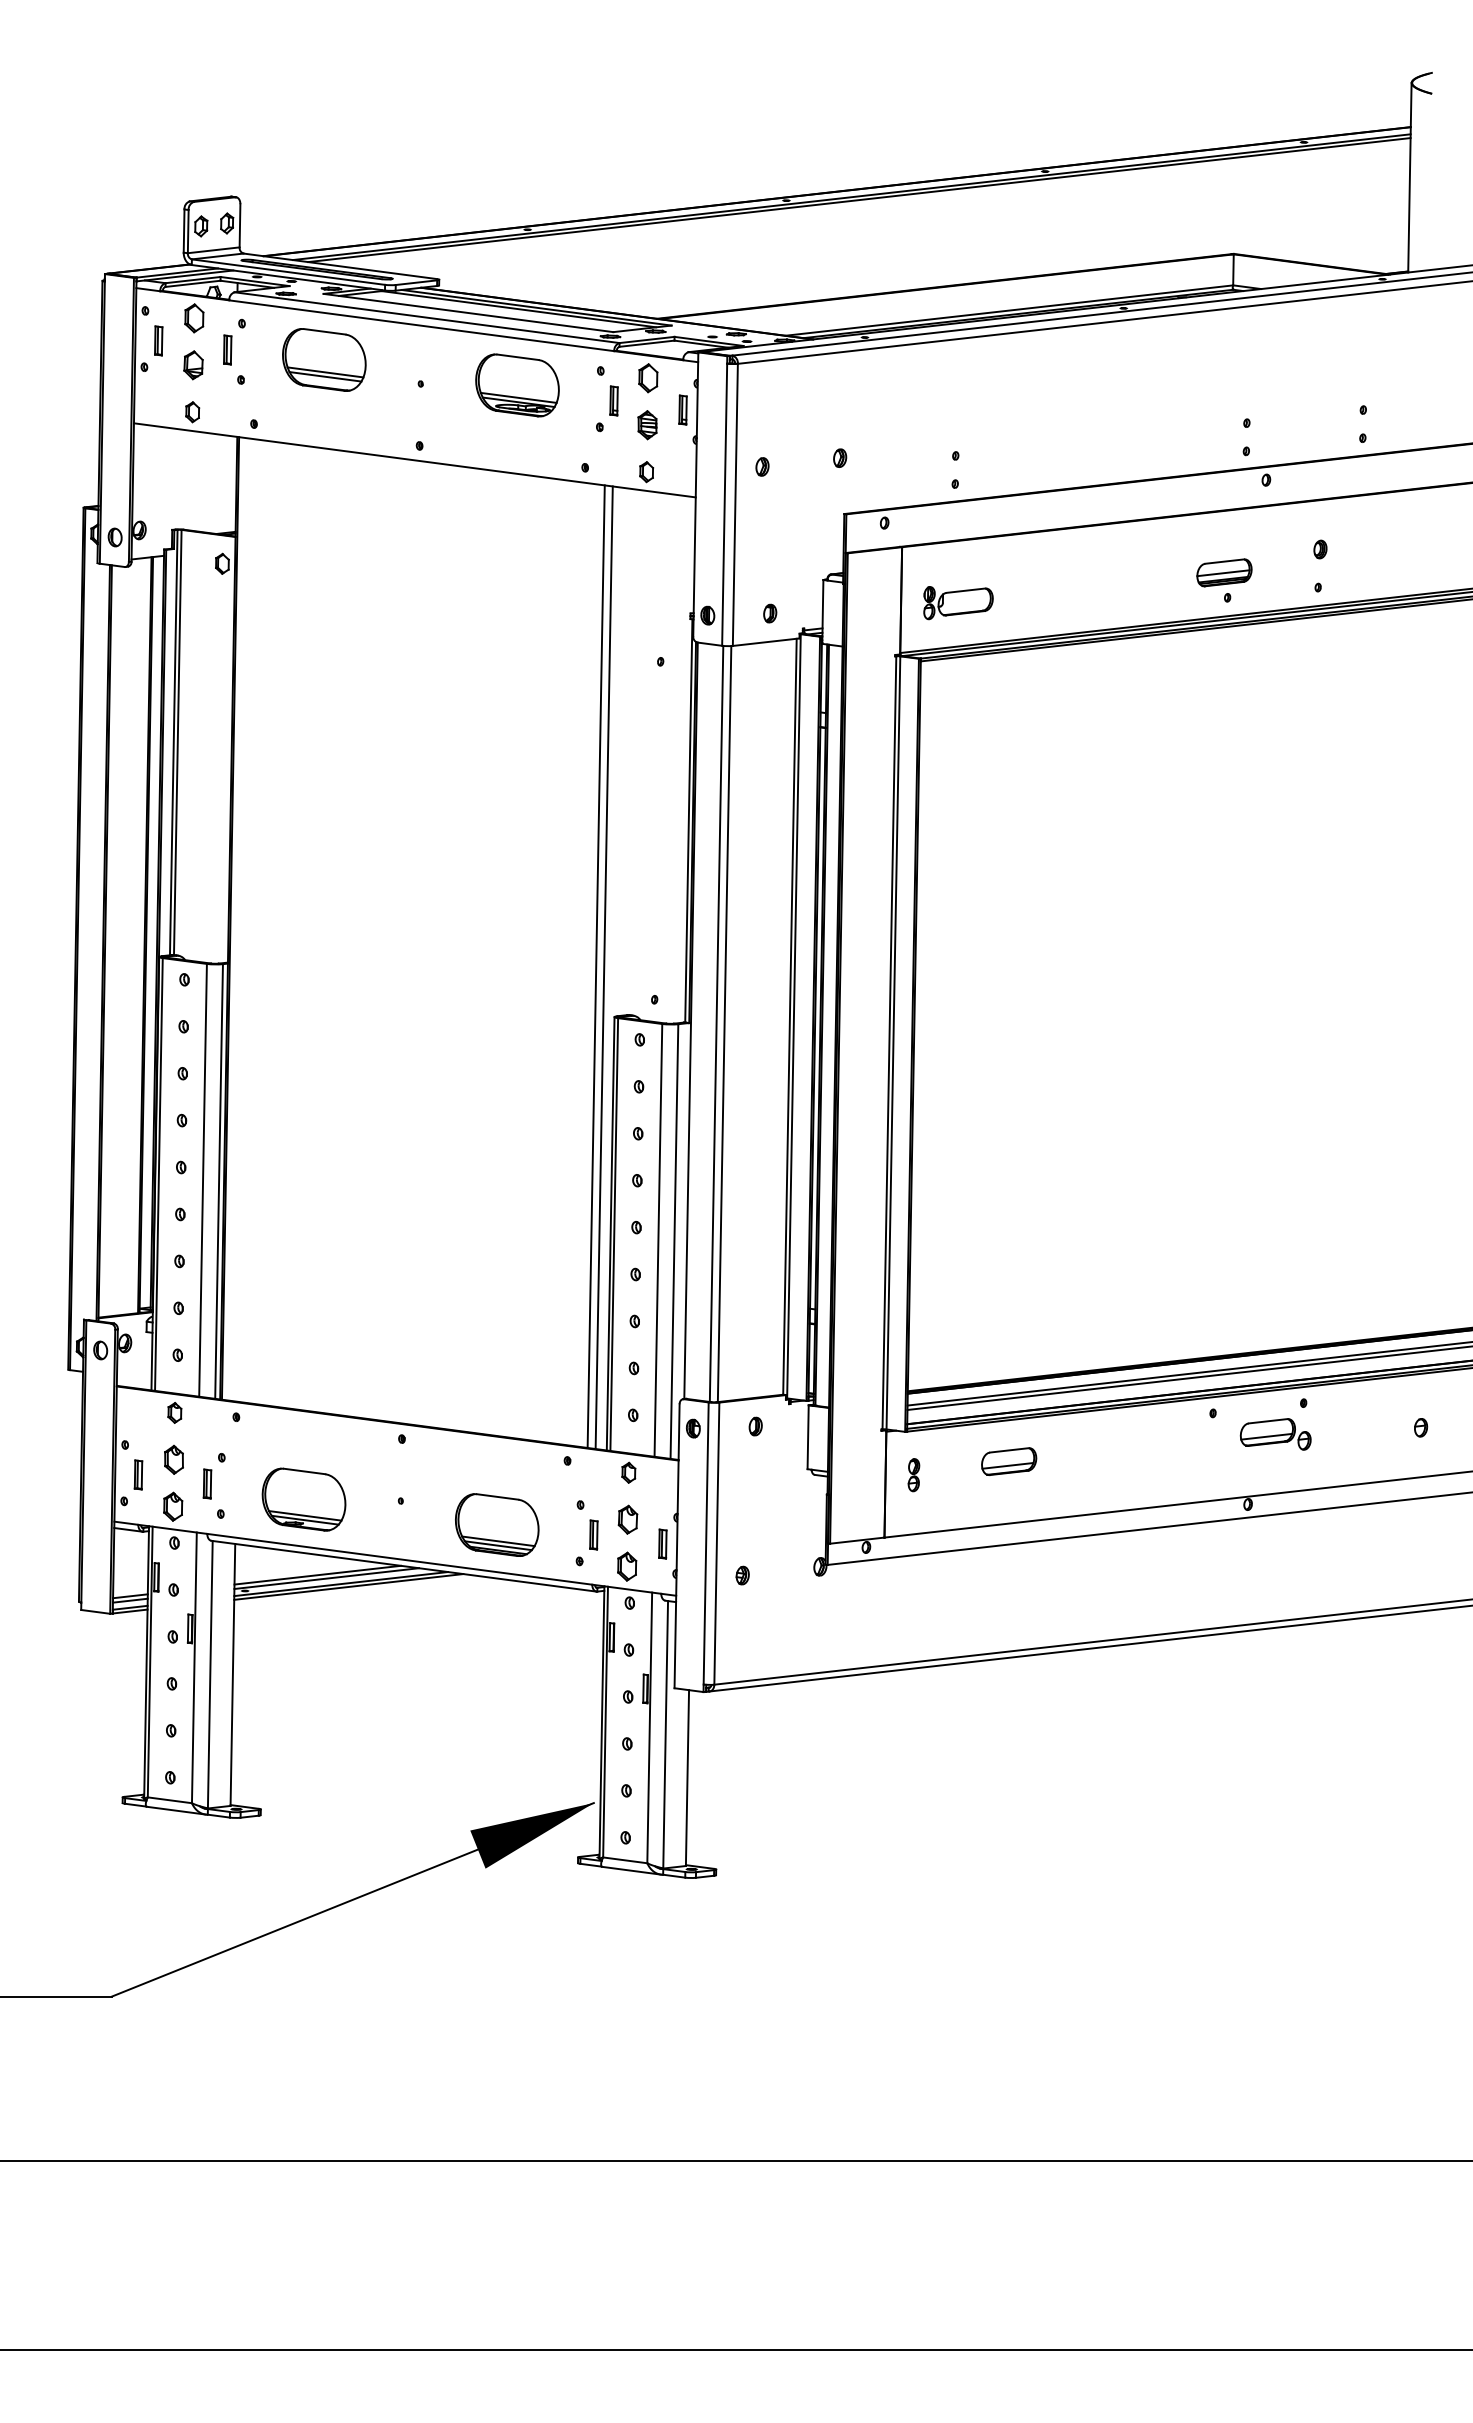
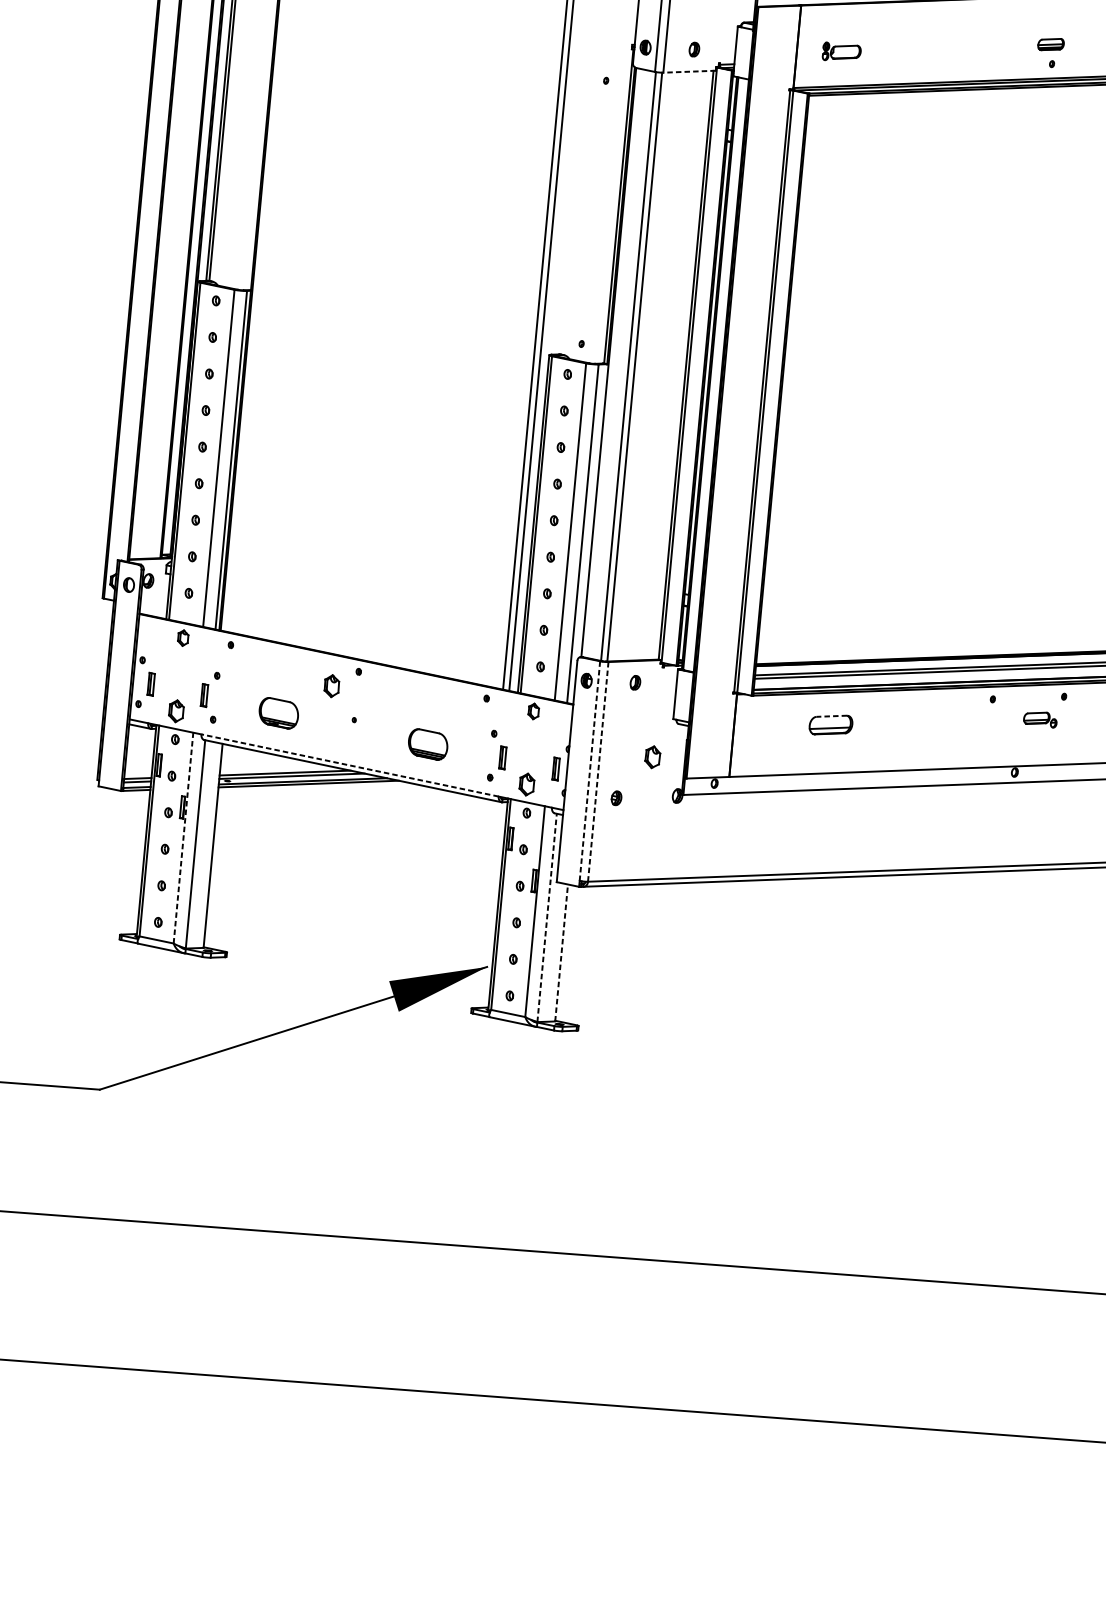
part: (1224, 572) -> (1051, 44), size x0.6
part: (958, 603) -> (841, 52), size x0.7
line: (766, 642) -> (689, 71), solid -> dashed
part: (1275, 1434) -> (1040, 719), size x0.6
line: (1009, 1450) -> (831, 716), solid -> dashed
part: (173, 1459) -> (331, 685), moved
part: (913, 1475) -> (755, 730), removed
part: (303, 1499) -> (278, 713), size x0.6
part: (627, 1519) -> (652, 757), moved
part: (497, 1524) -> (428, 744), size x0.6
line: (706, 1543) -> (590, 771), solid -> dashed
line: (716, 1544) -> (597, 772), solid -> dashed
line: (399, 1559) -> (349, 765), solid -> dashed
line: (194, 1667) -> (183, 837), solid -> dashed
line: (665, 1734) -> (547, 917), solid -> dashed
line: (687, 1778) -> (561, 953), solid -> dashed

